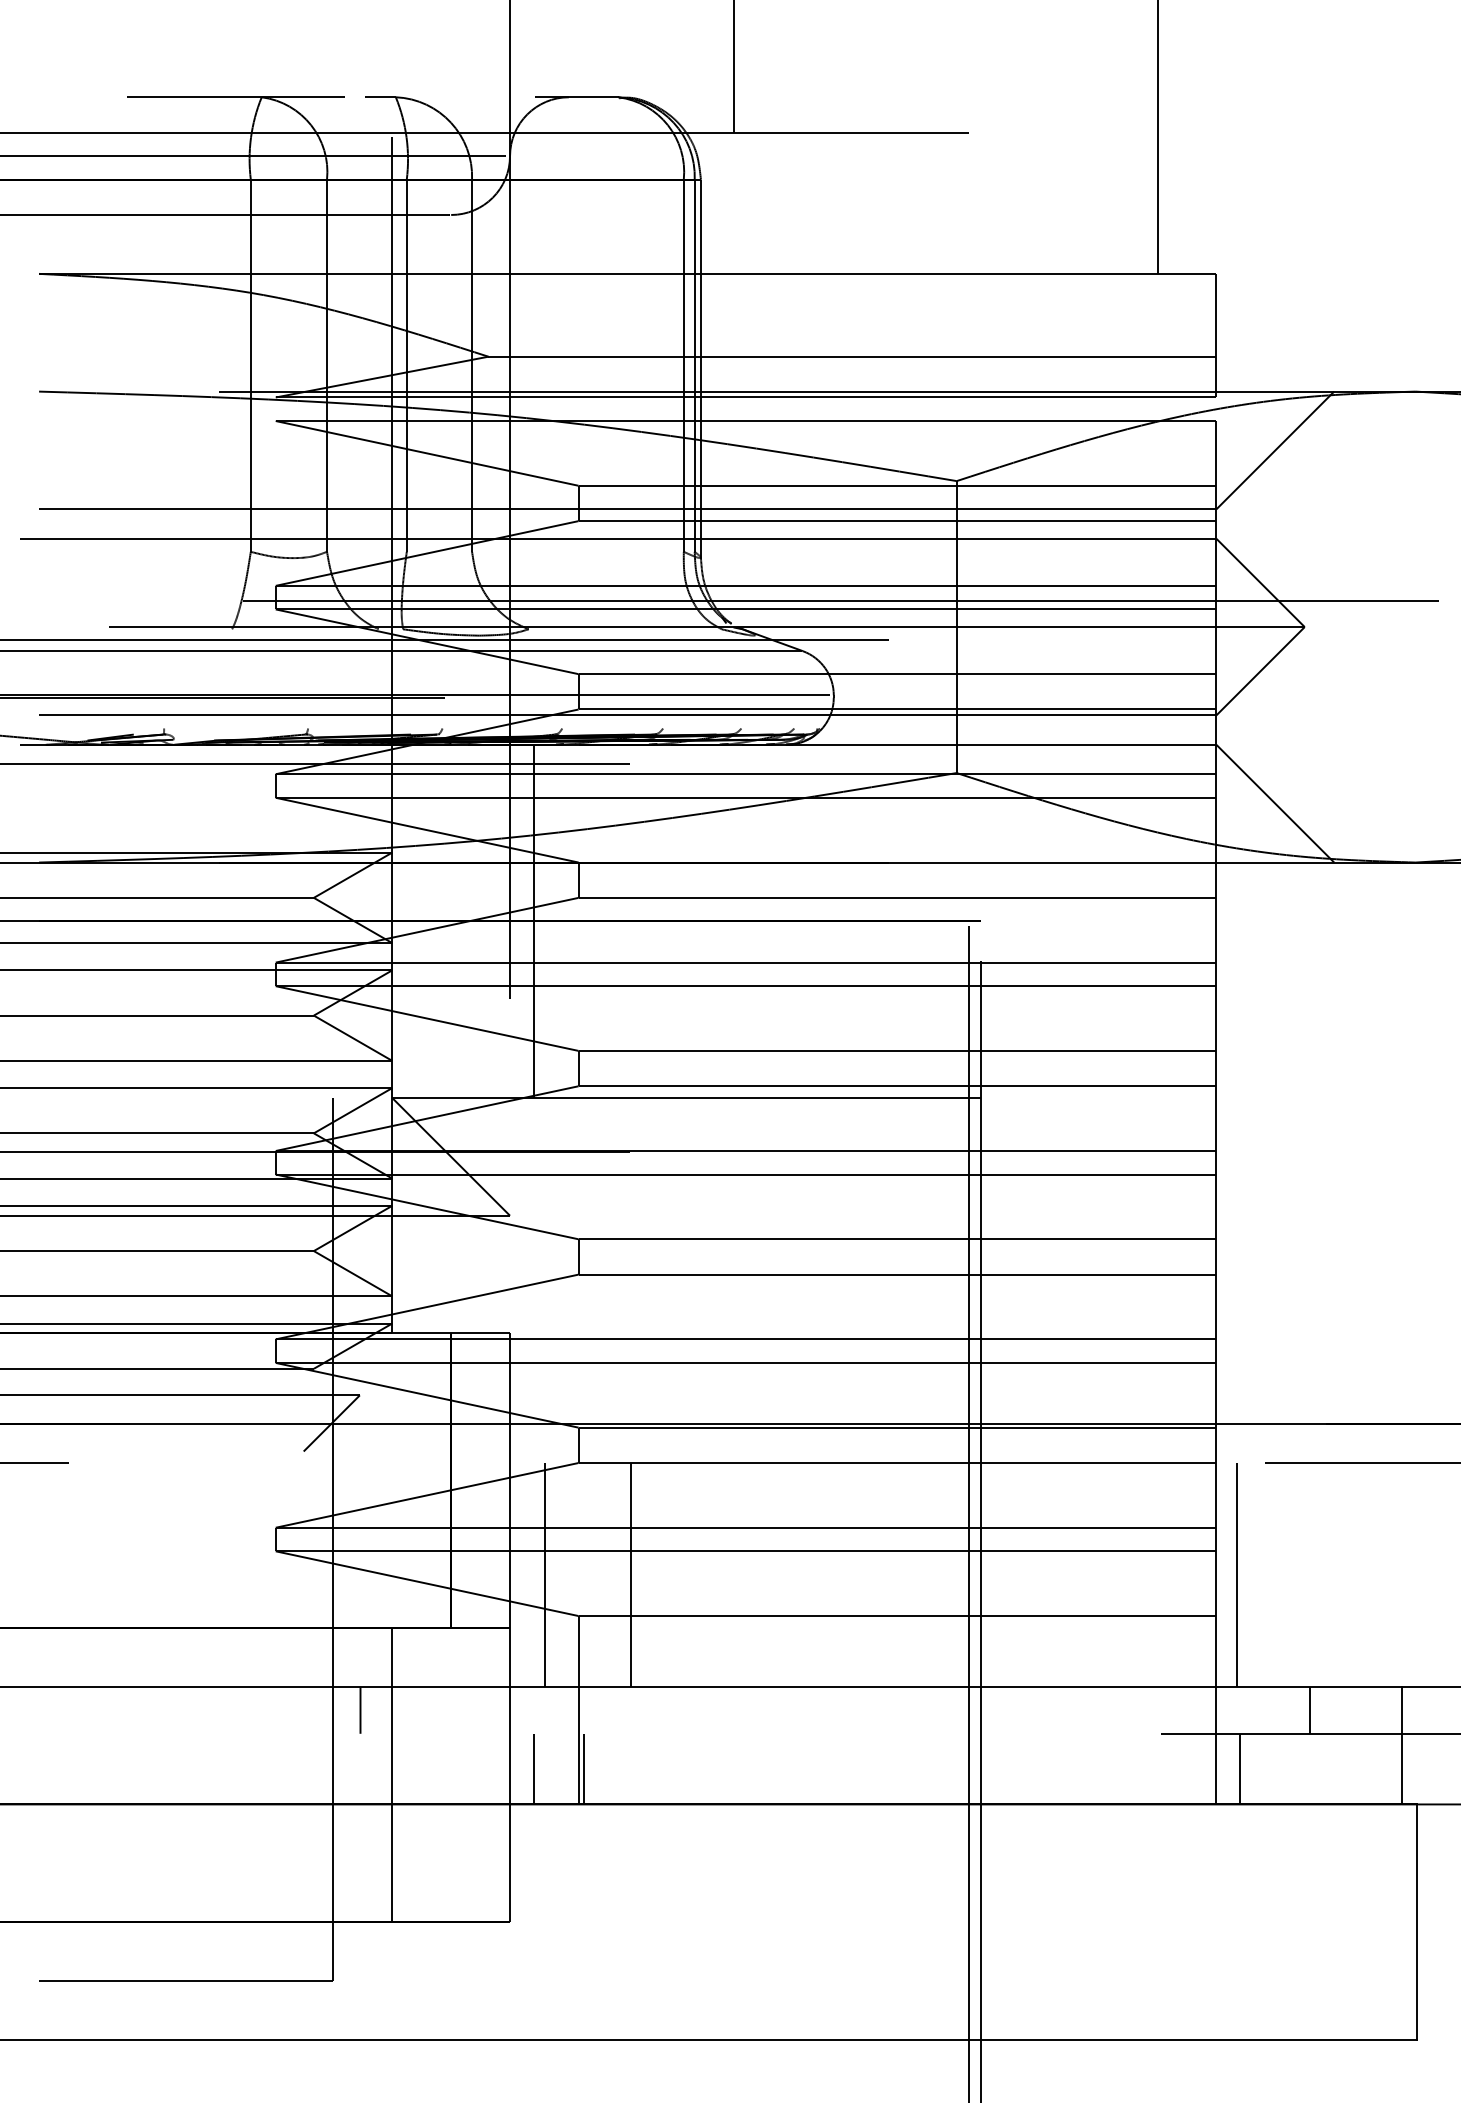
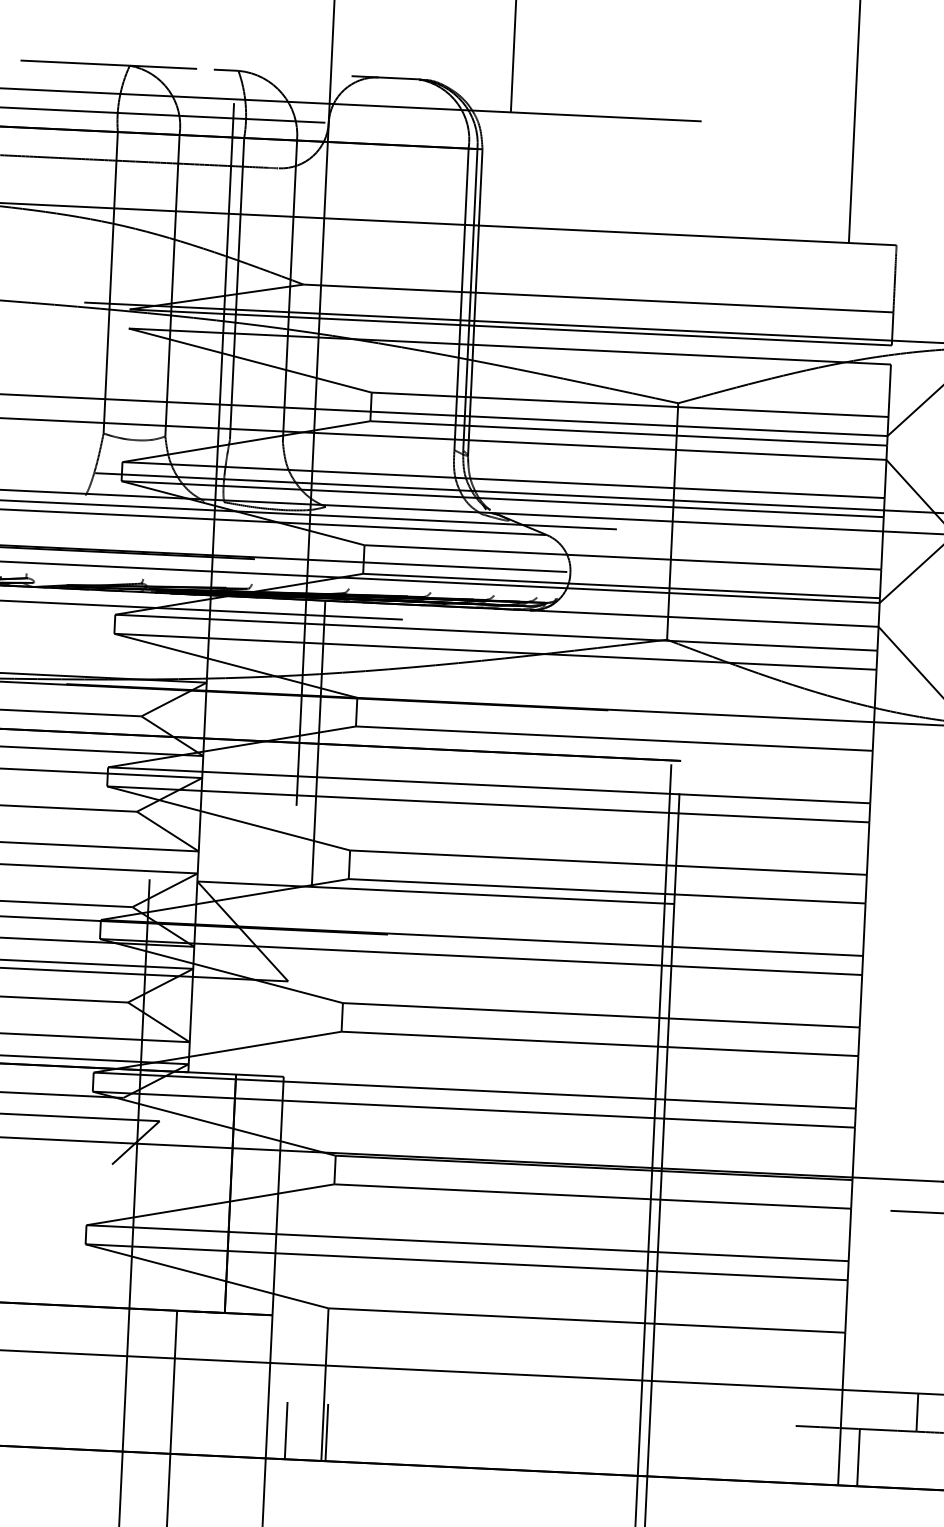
line: (544, 1574) -> (302, 1273), removed
line: (630, 1574) -> (372, 1276), removed
line: (1237, 1574) -> (863, 1299), removed
line: (360, 1709) -> (148, 1375), removed

